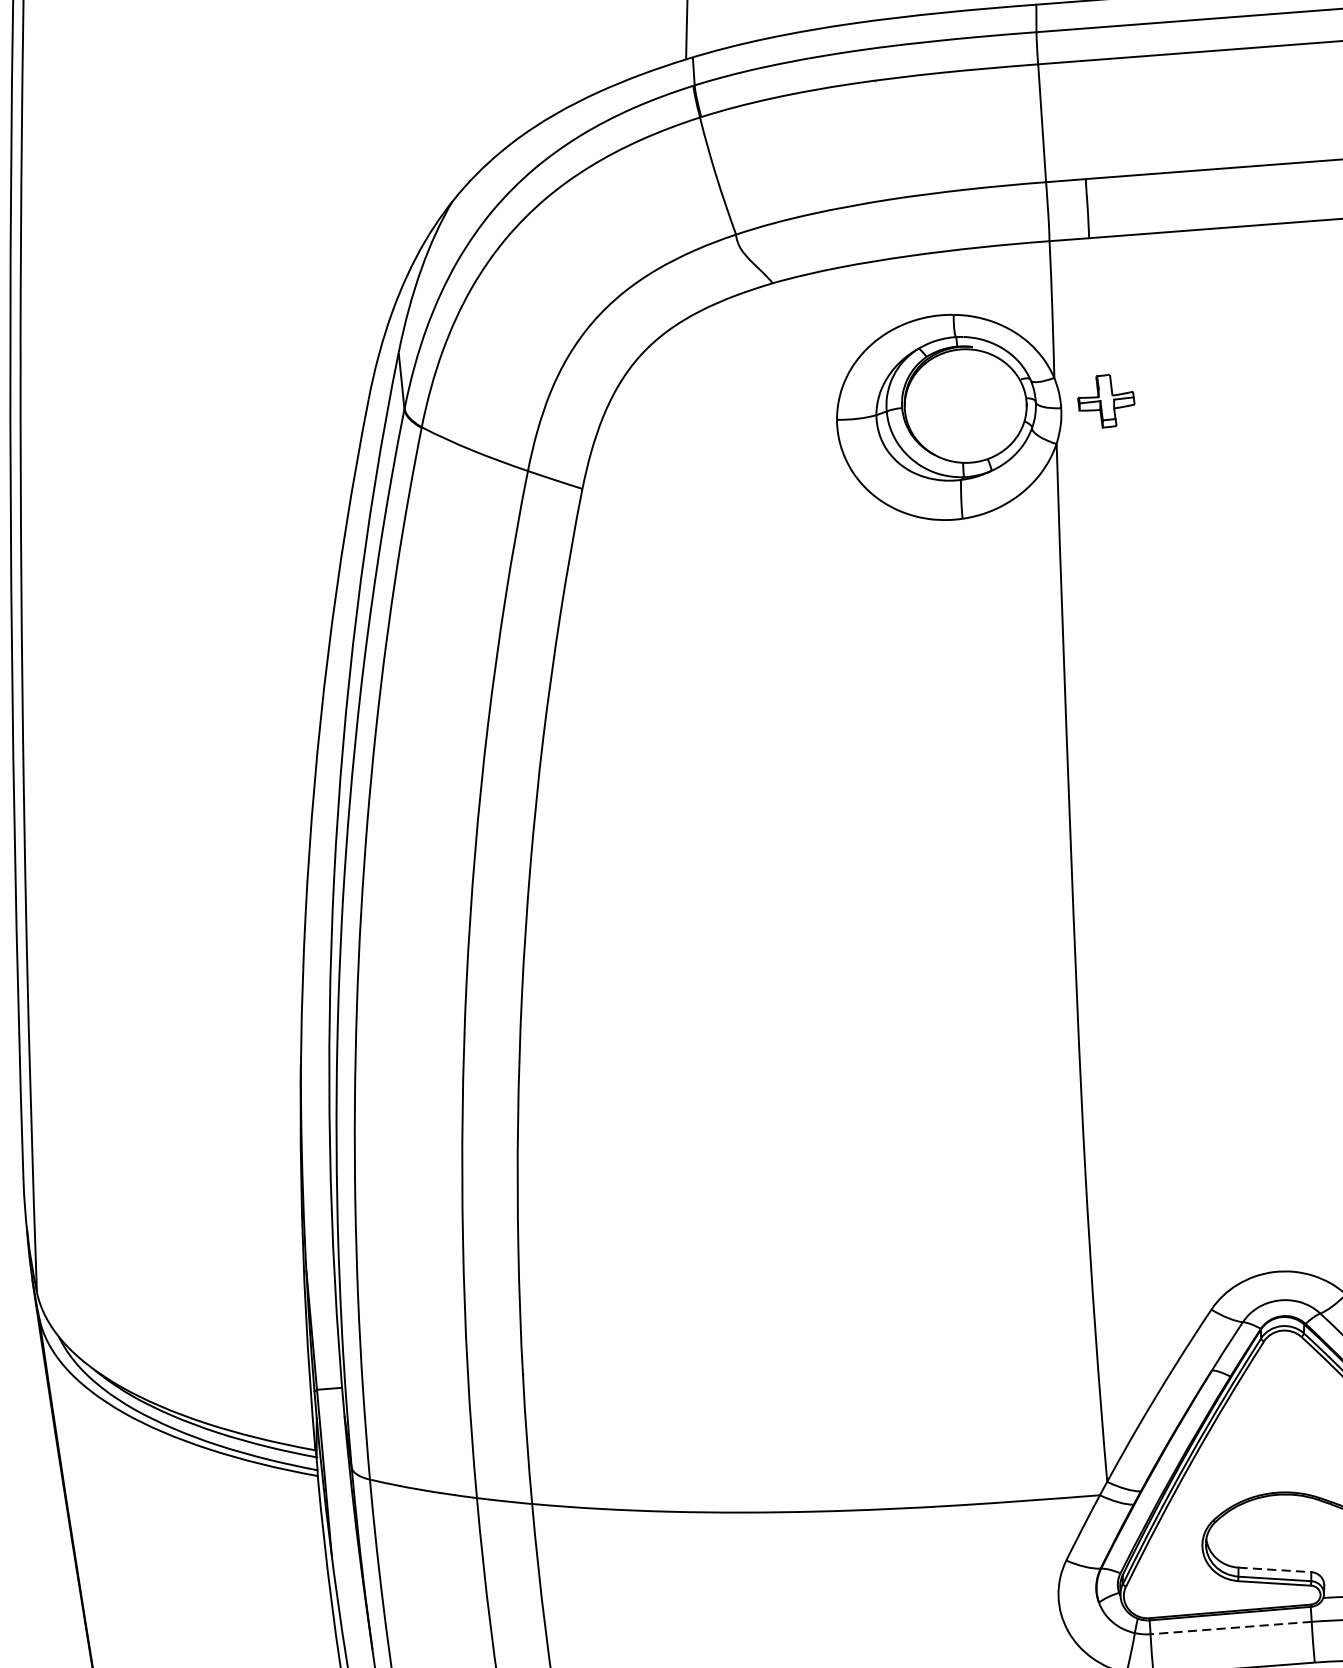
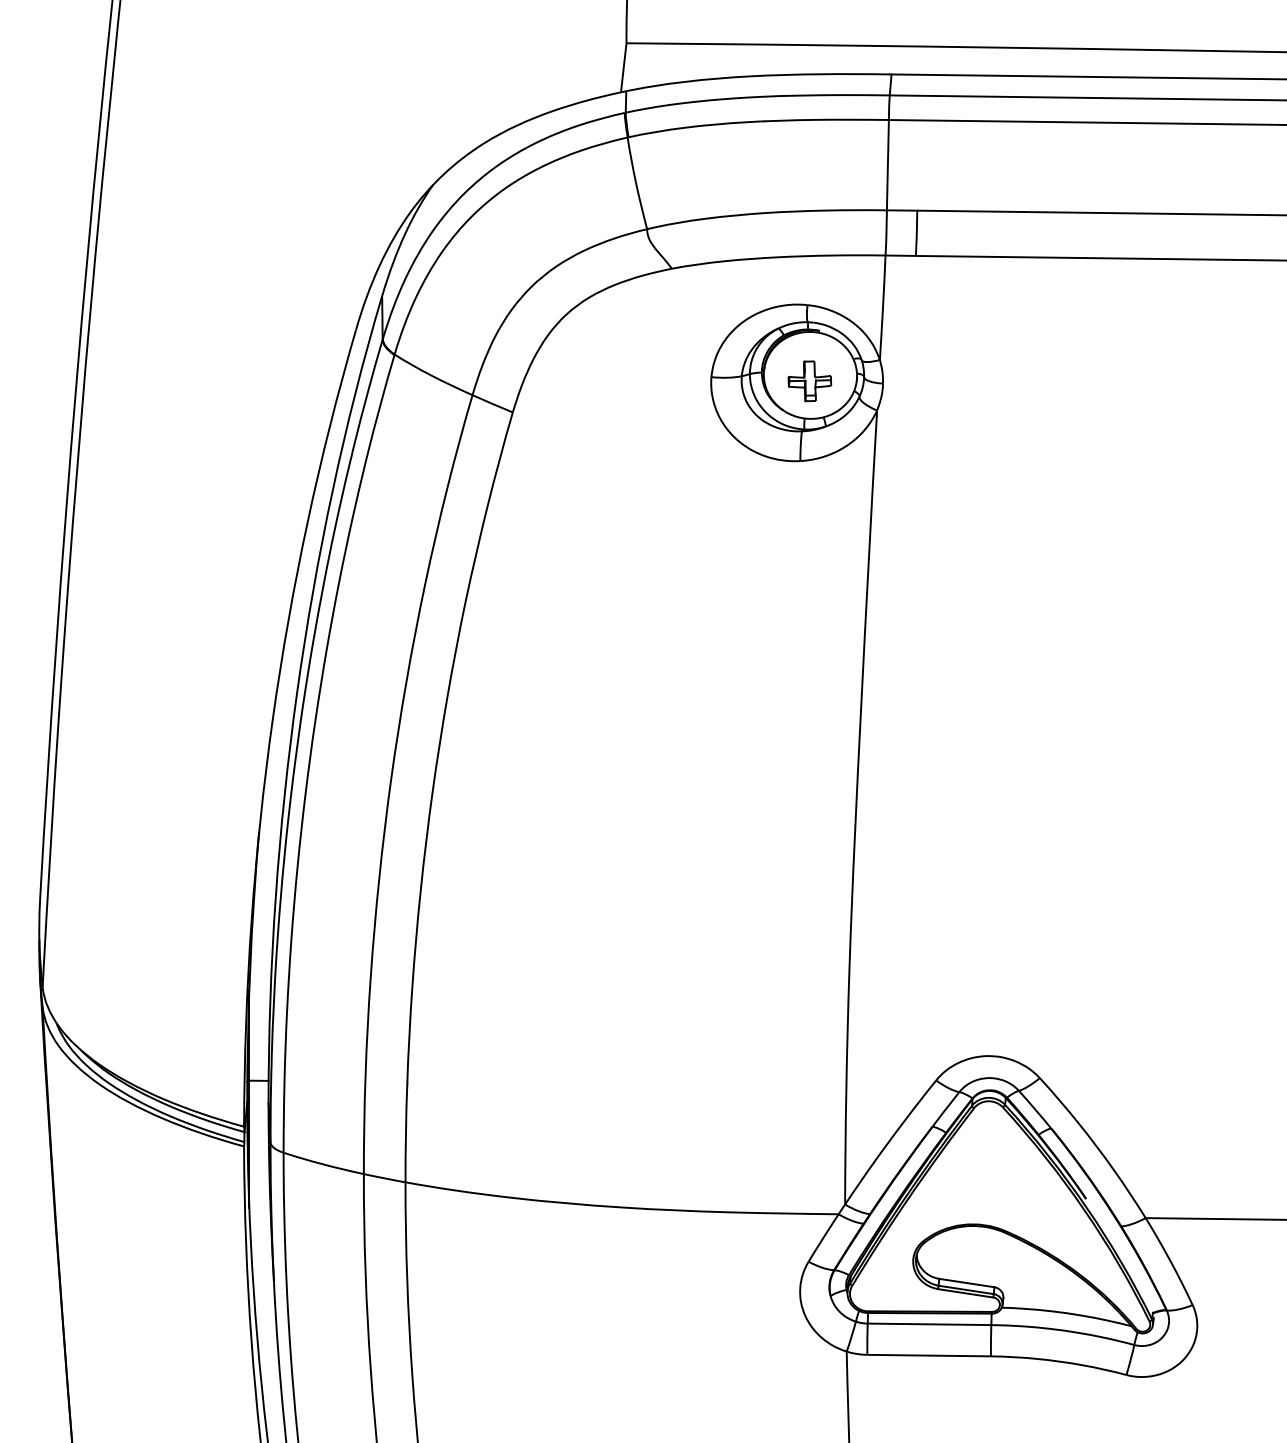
part: (1105, 401) -> (809, 381), moved
line: (1274, 1570) -> (966, 1283), dashed -> solid
line: (1231, 1628) -> (929, 1324), dashed -> solid

